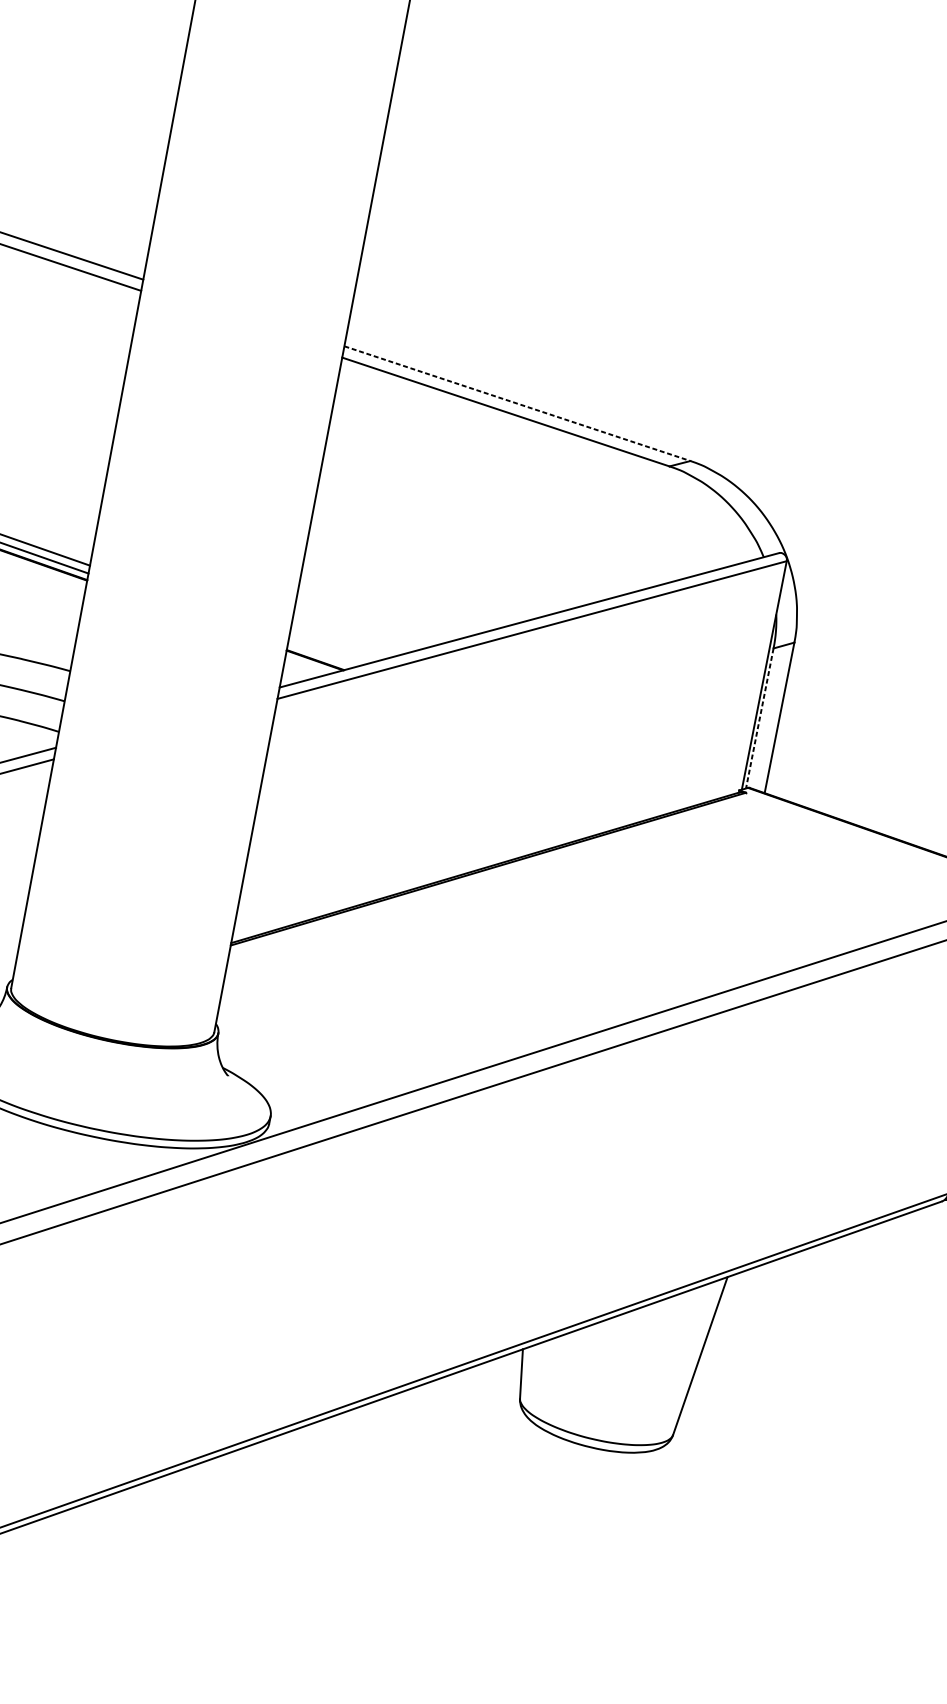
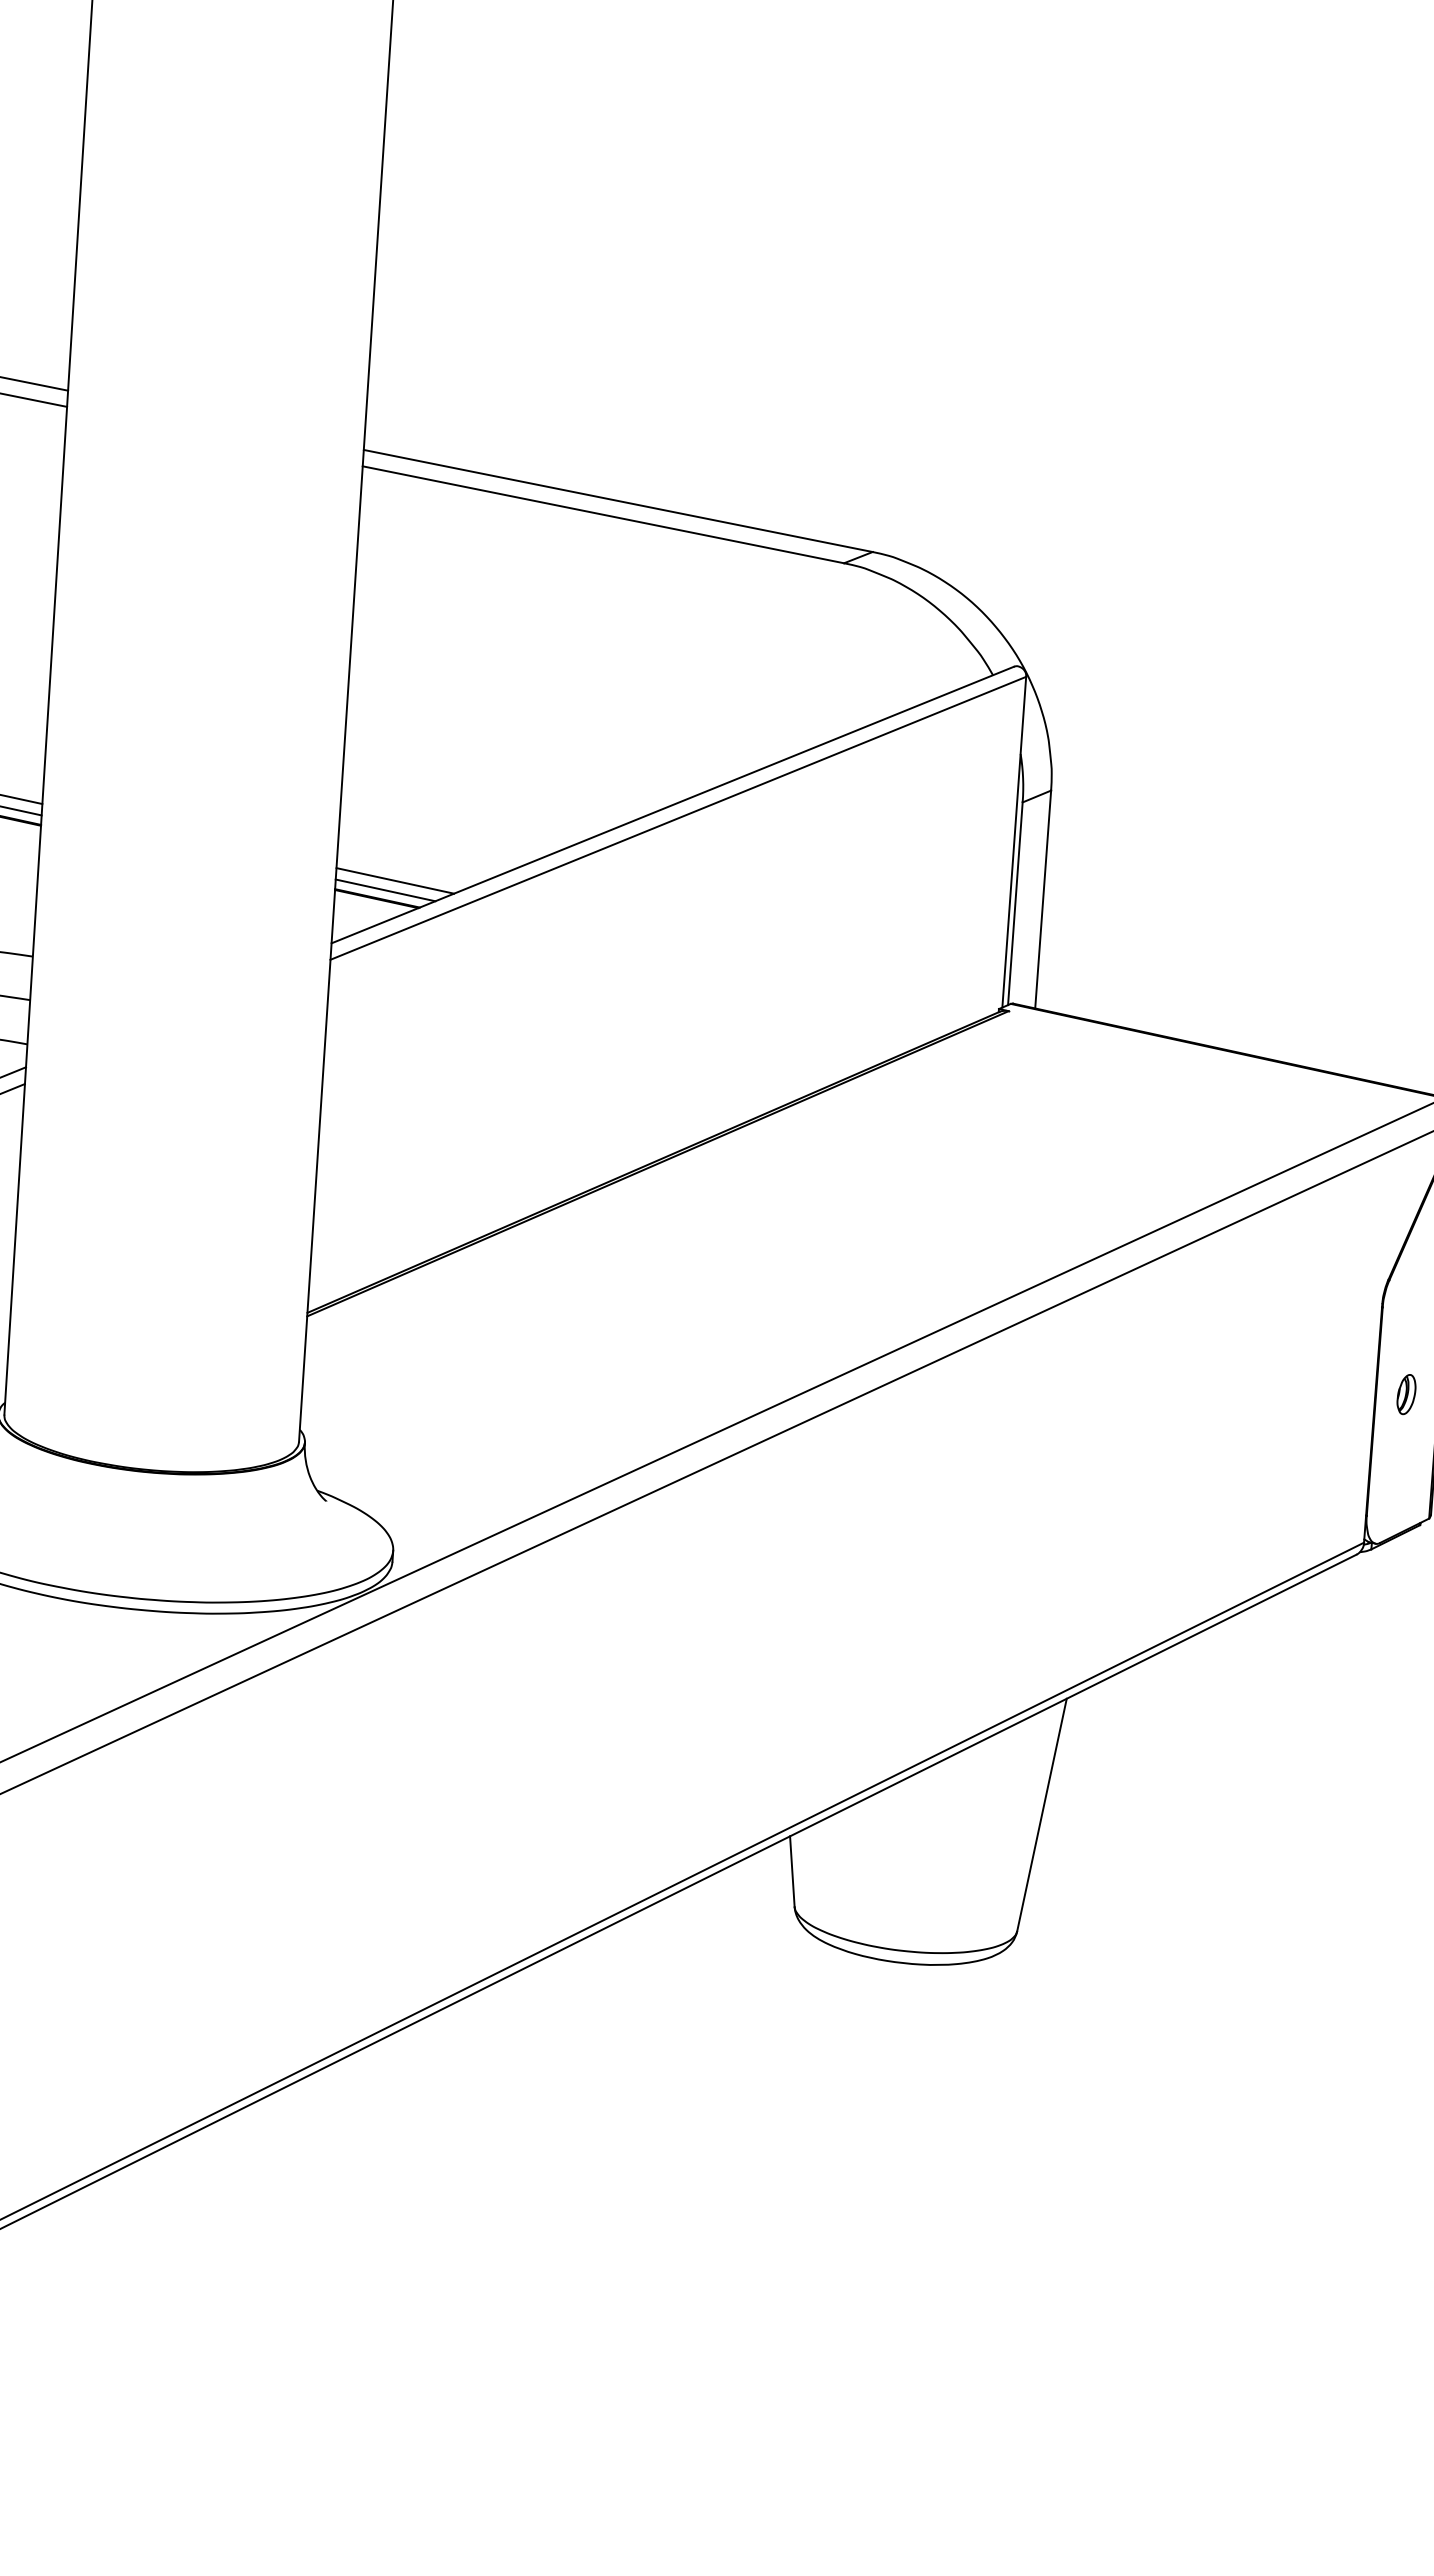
line: (517, 404) -> (618, 501), dashed -> solid
line: (329, 649) -> (395, 880), added
line: (321, 655) -> (385, 890), added
line: (759, 718) -> (1015, 903), dashed -> solid

